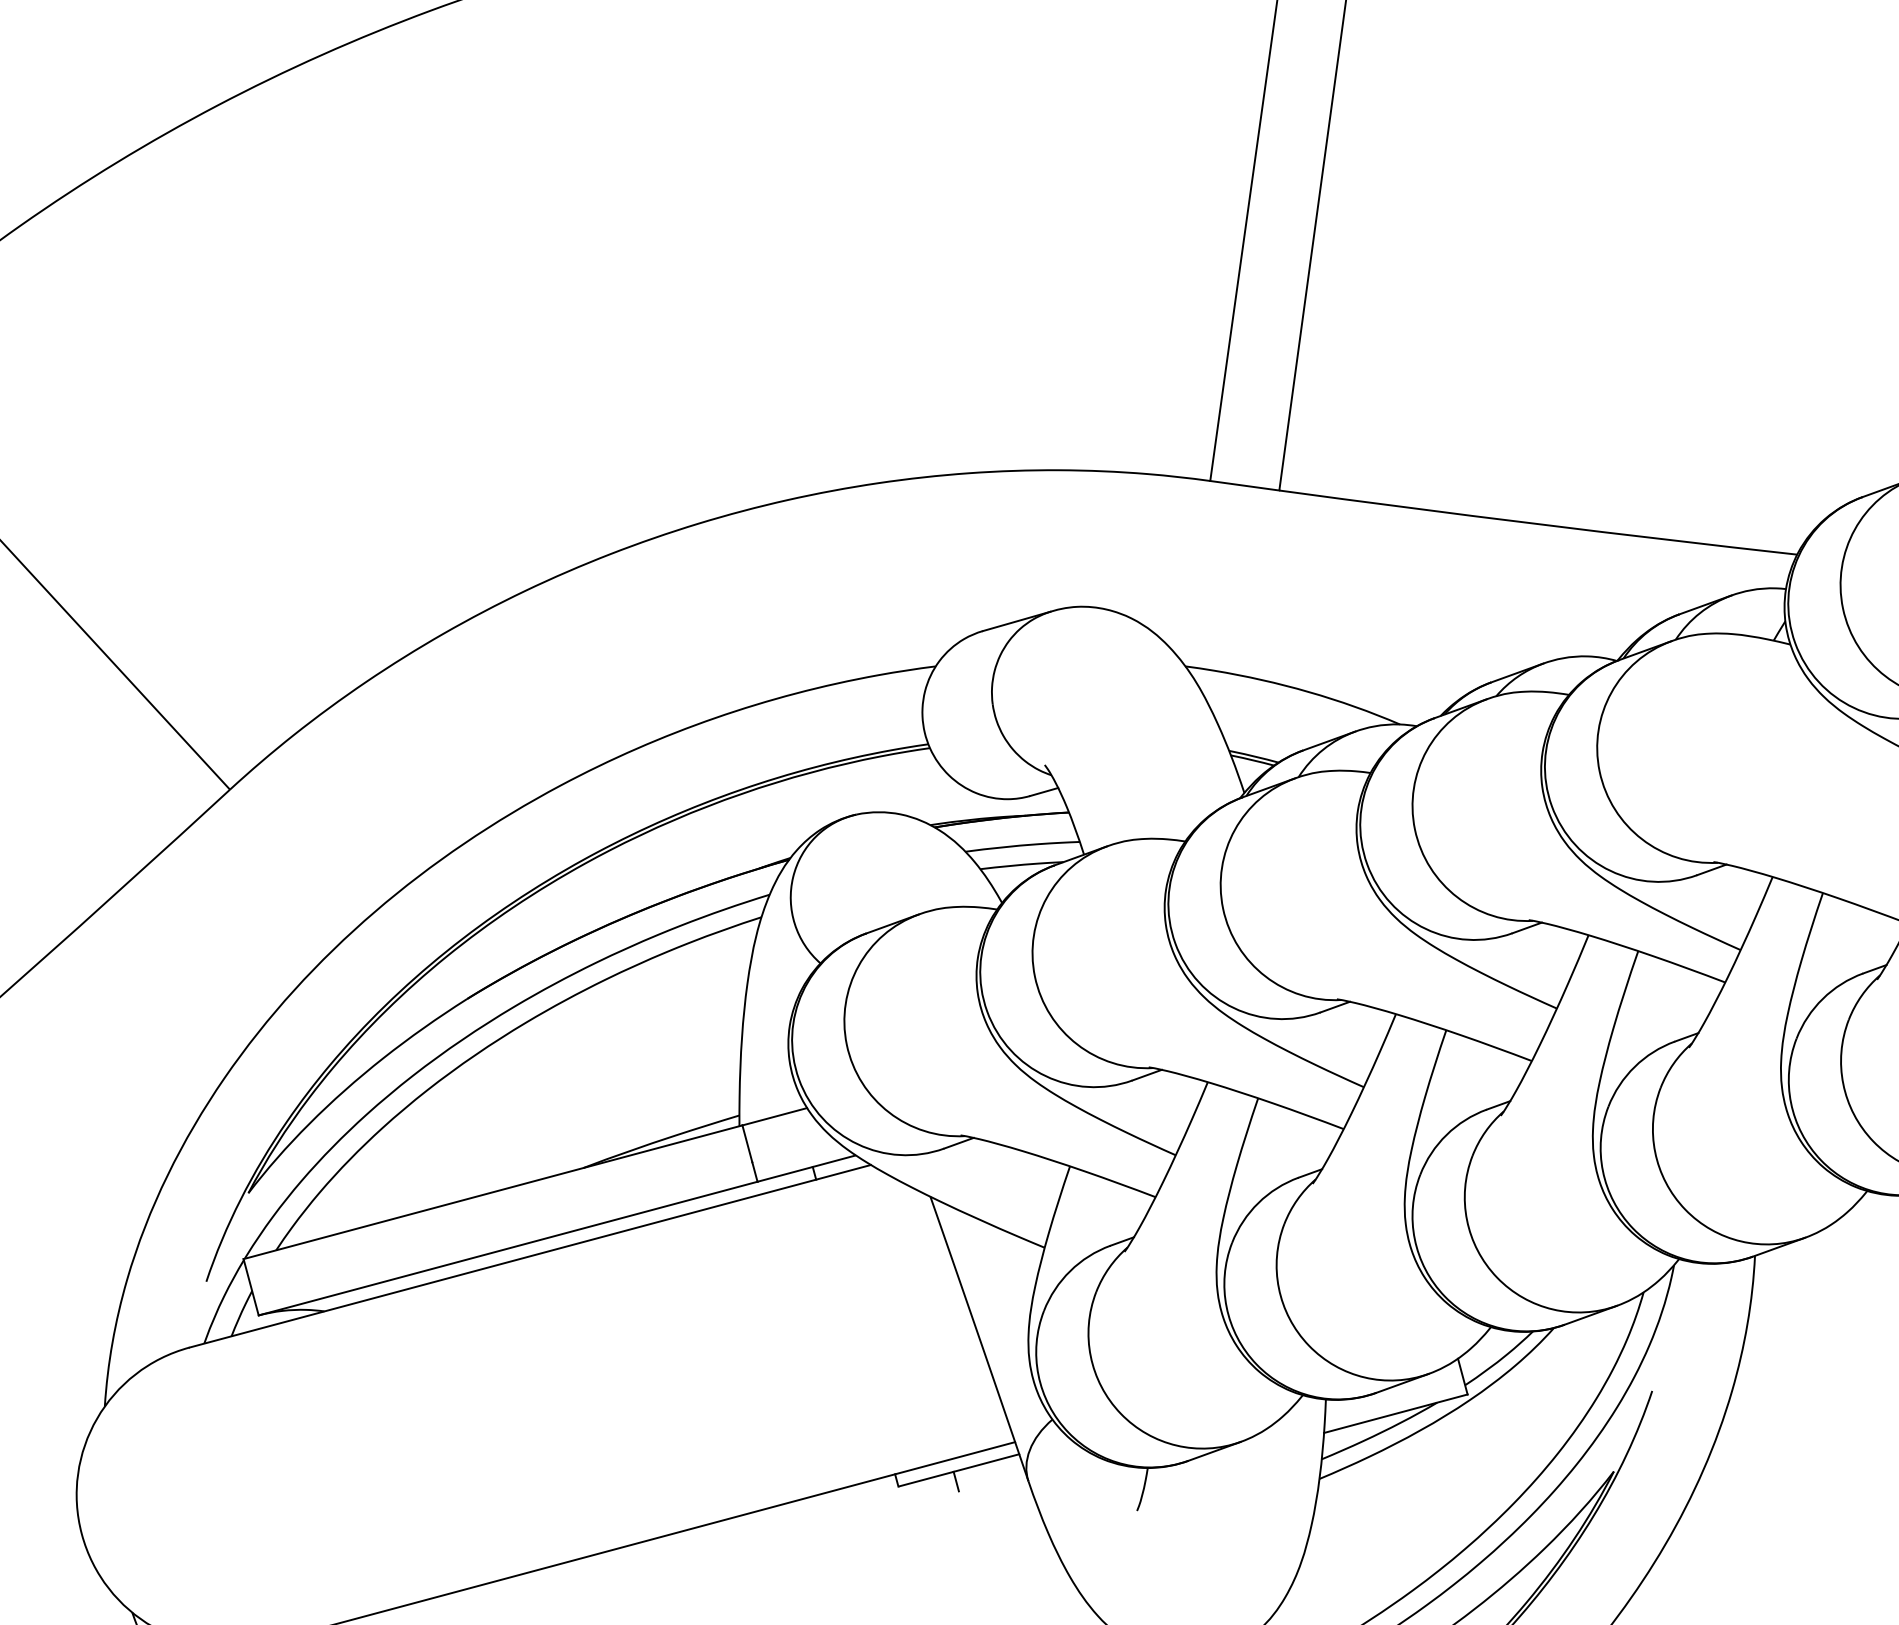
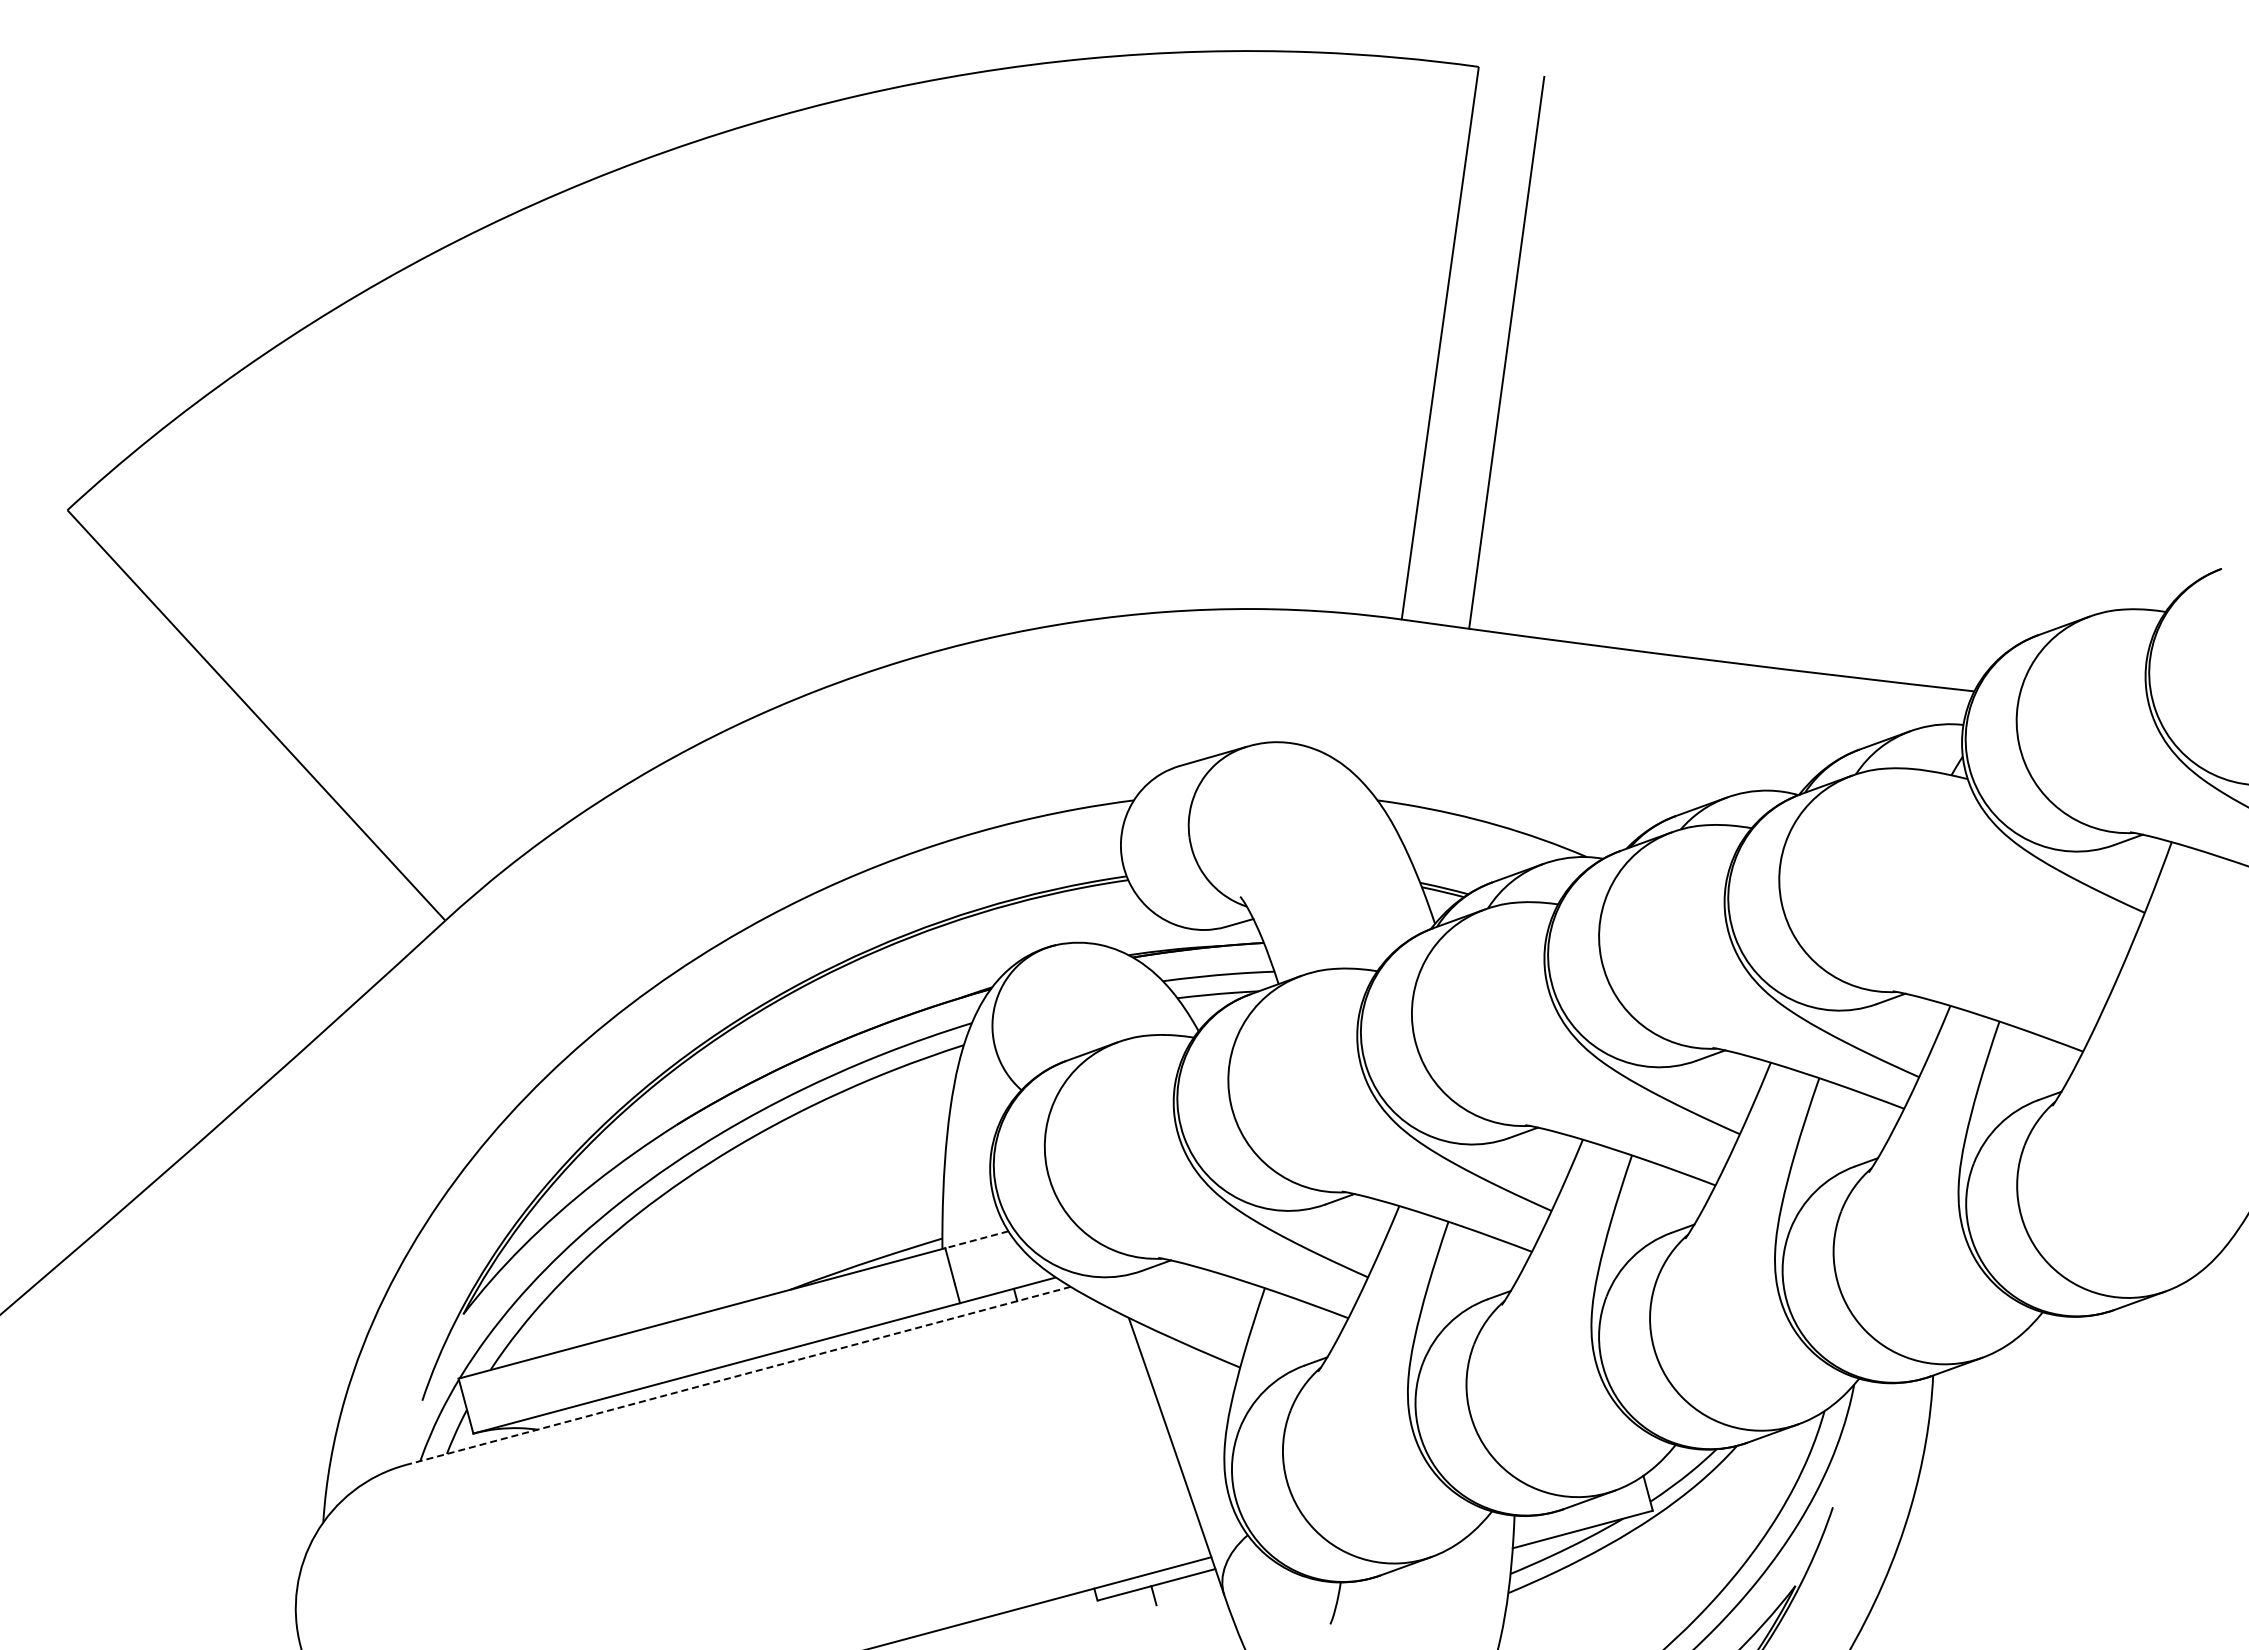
line: (774, 1116) -> (976, 1239), solid -> dashed
line: (529, 1256) -> (737, 1376), solid -> dashed

